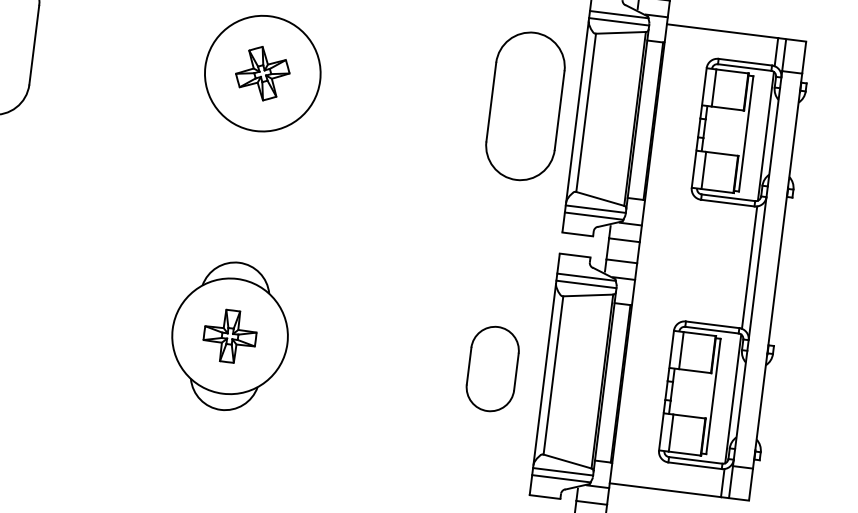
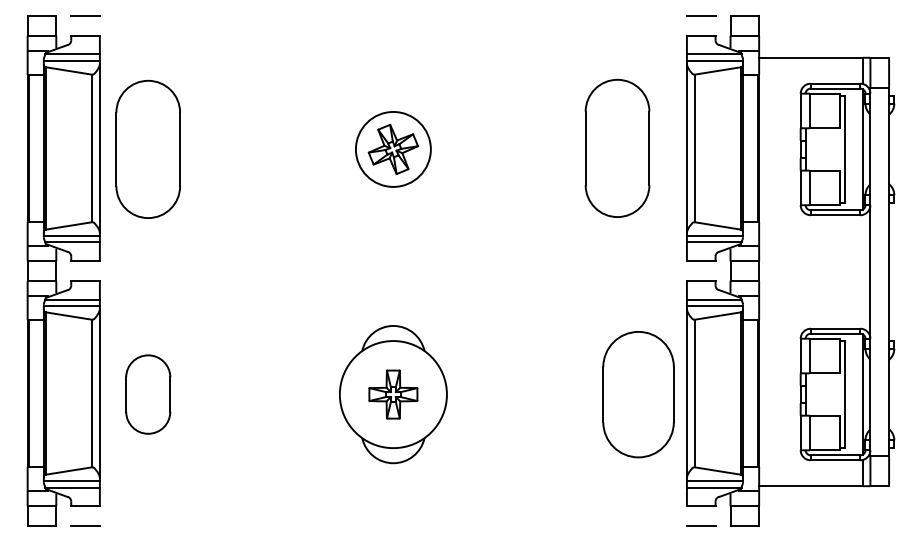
circle: (261, 73) -> (392, 149), size x0.7
part: (525, 105) -> (617, 147), moved
line: (749, 267) -> (862, 271), removed
part: (492, 368) -> (638, 394), size x1.6

